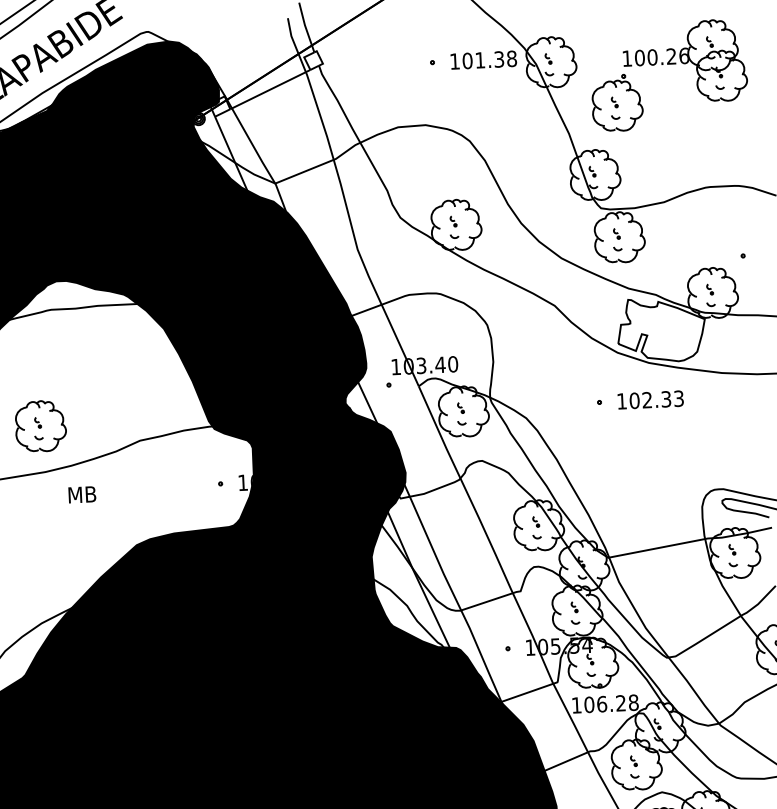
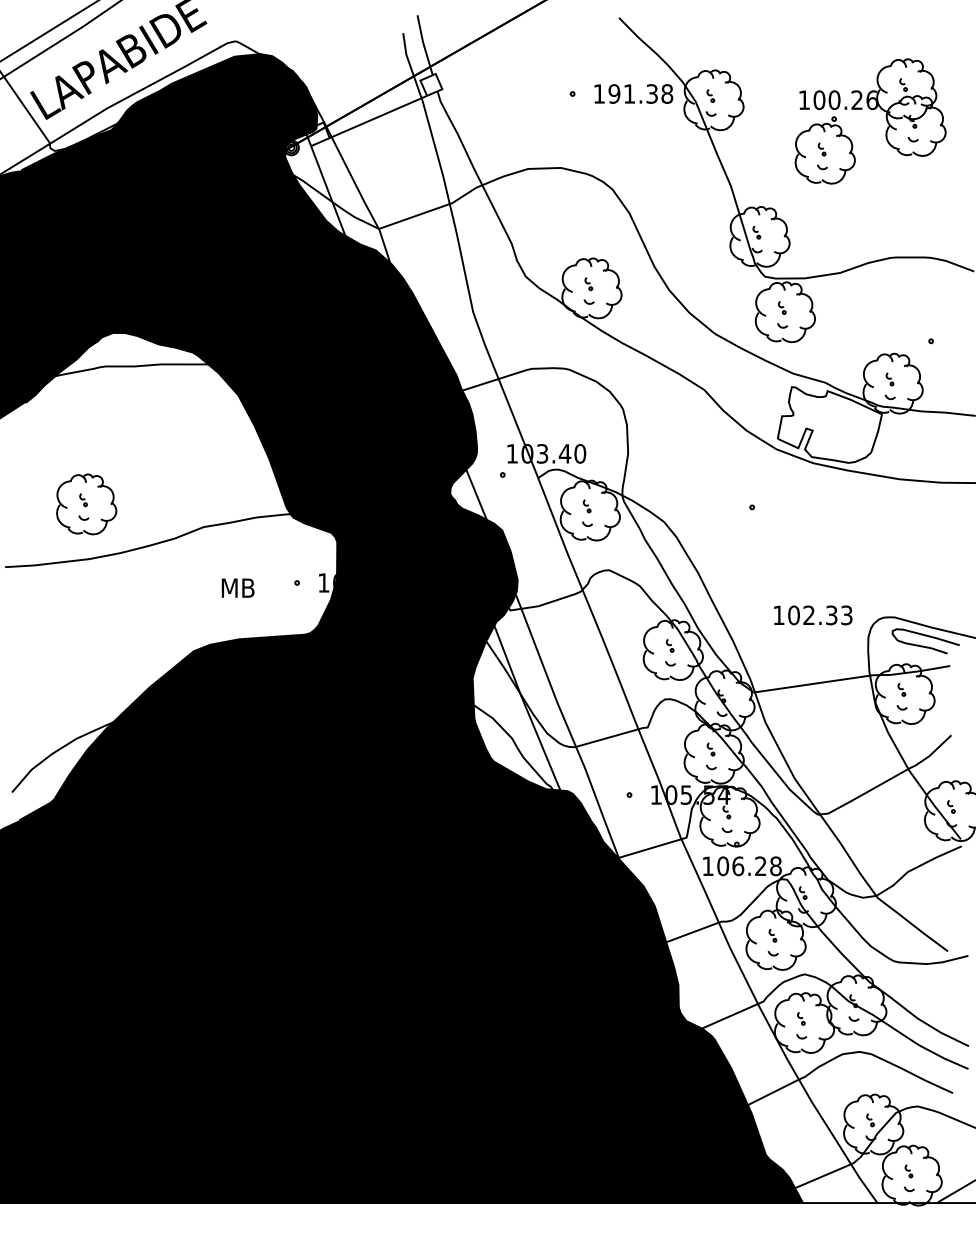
text: (467, 60) -> (614, 93), 101.38 -> 191.38
part: (616, 103) -> (824, 150), moved
text: (651, 400) -> (813, 615), moved
text: (81, 494) -> (237, 587), moved

